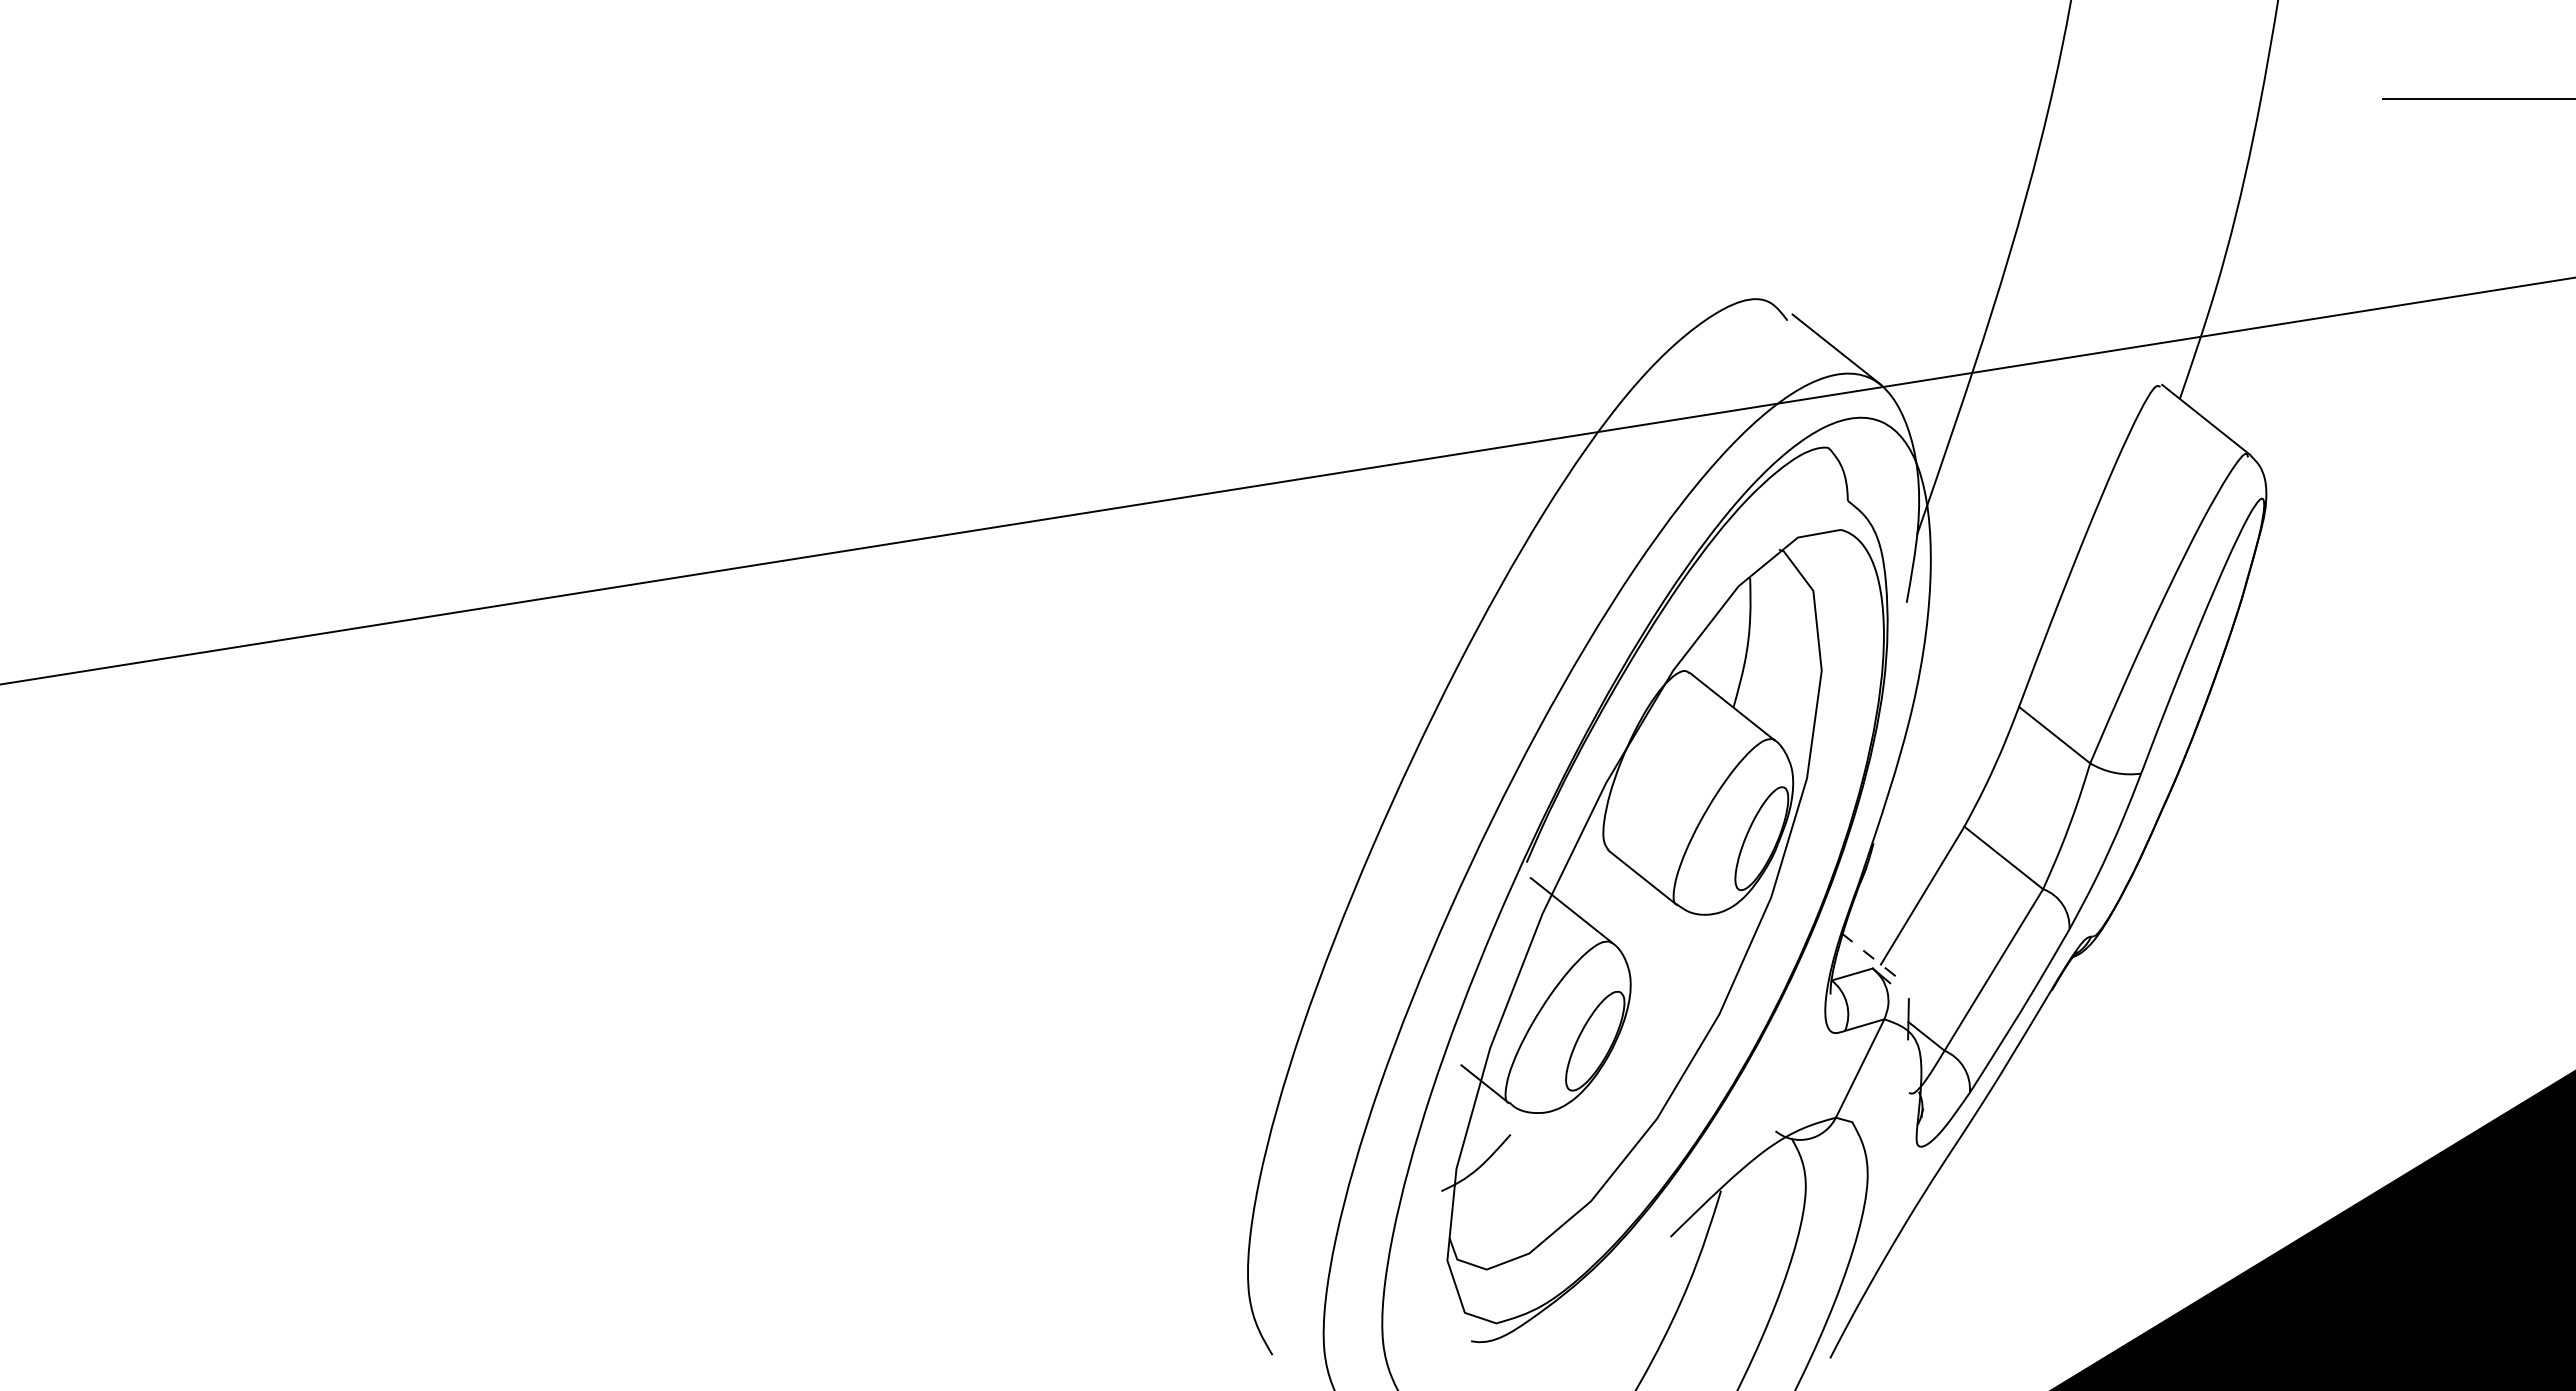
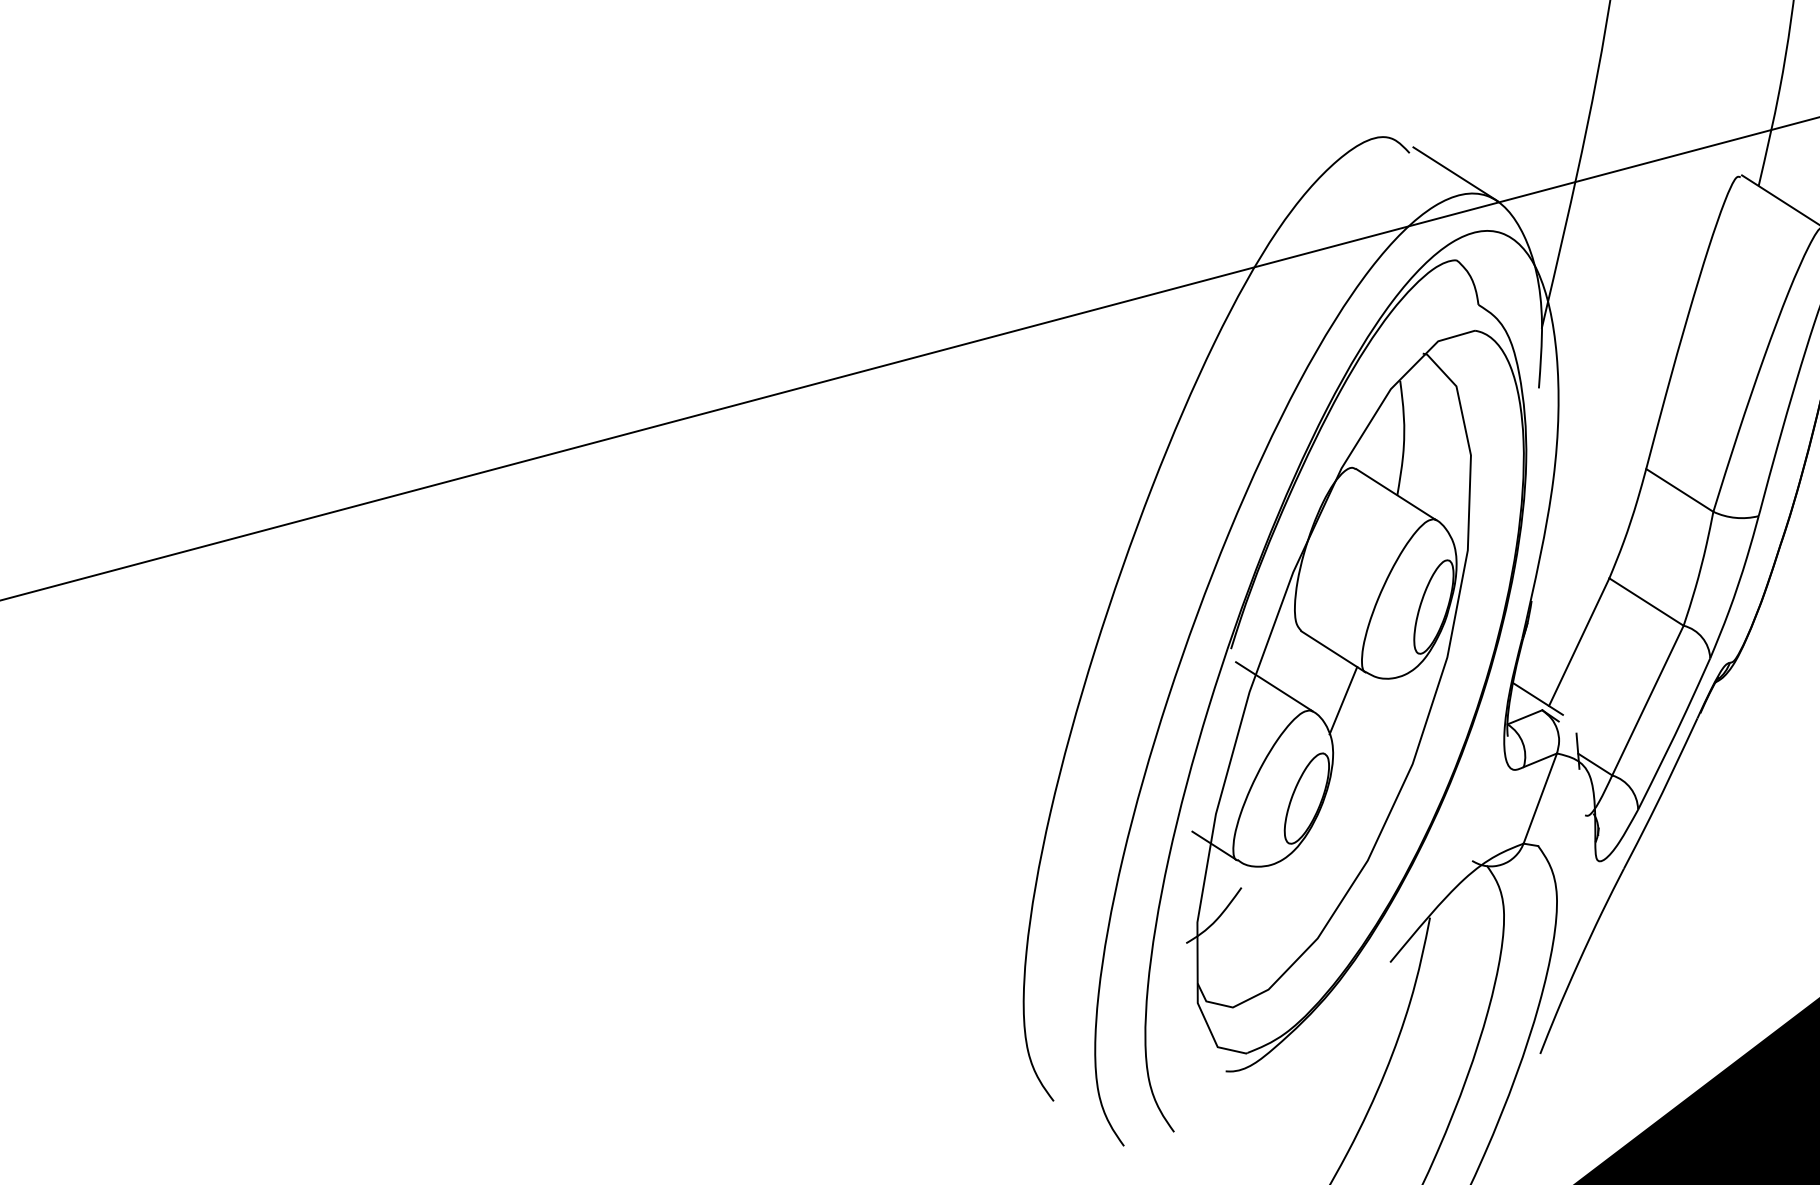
line: (1647, 933) -> (1342, 700), added
line: (1869, 955) -> (1538, 699), dashed -> solid

